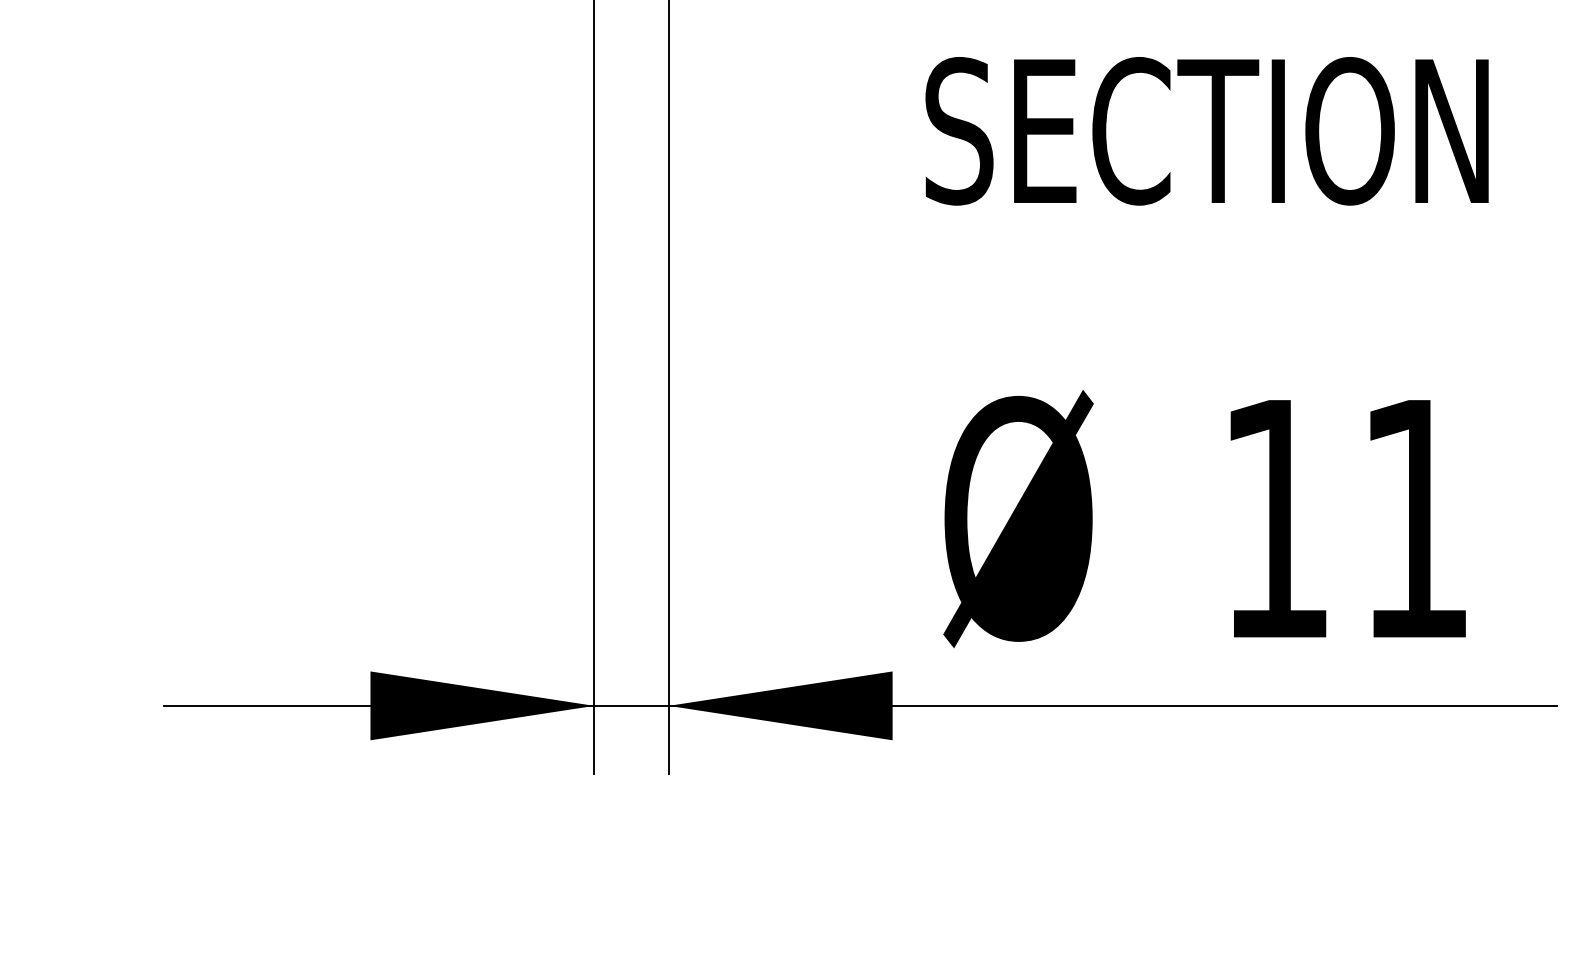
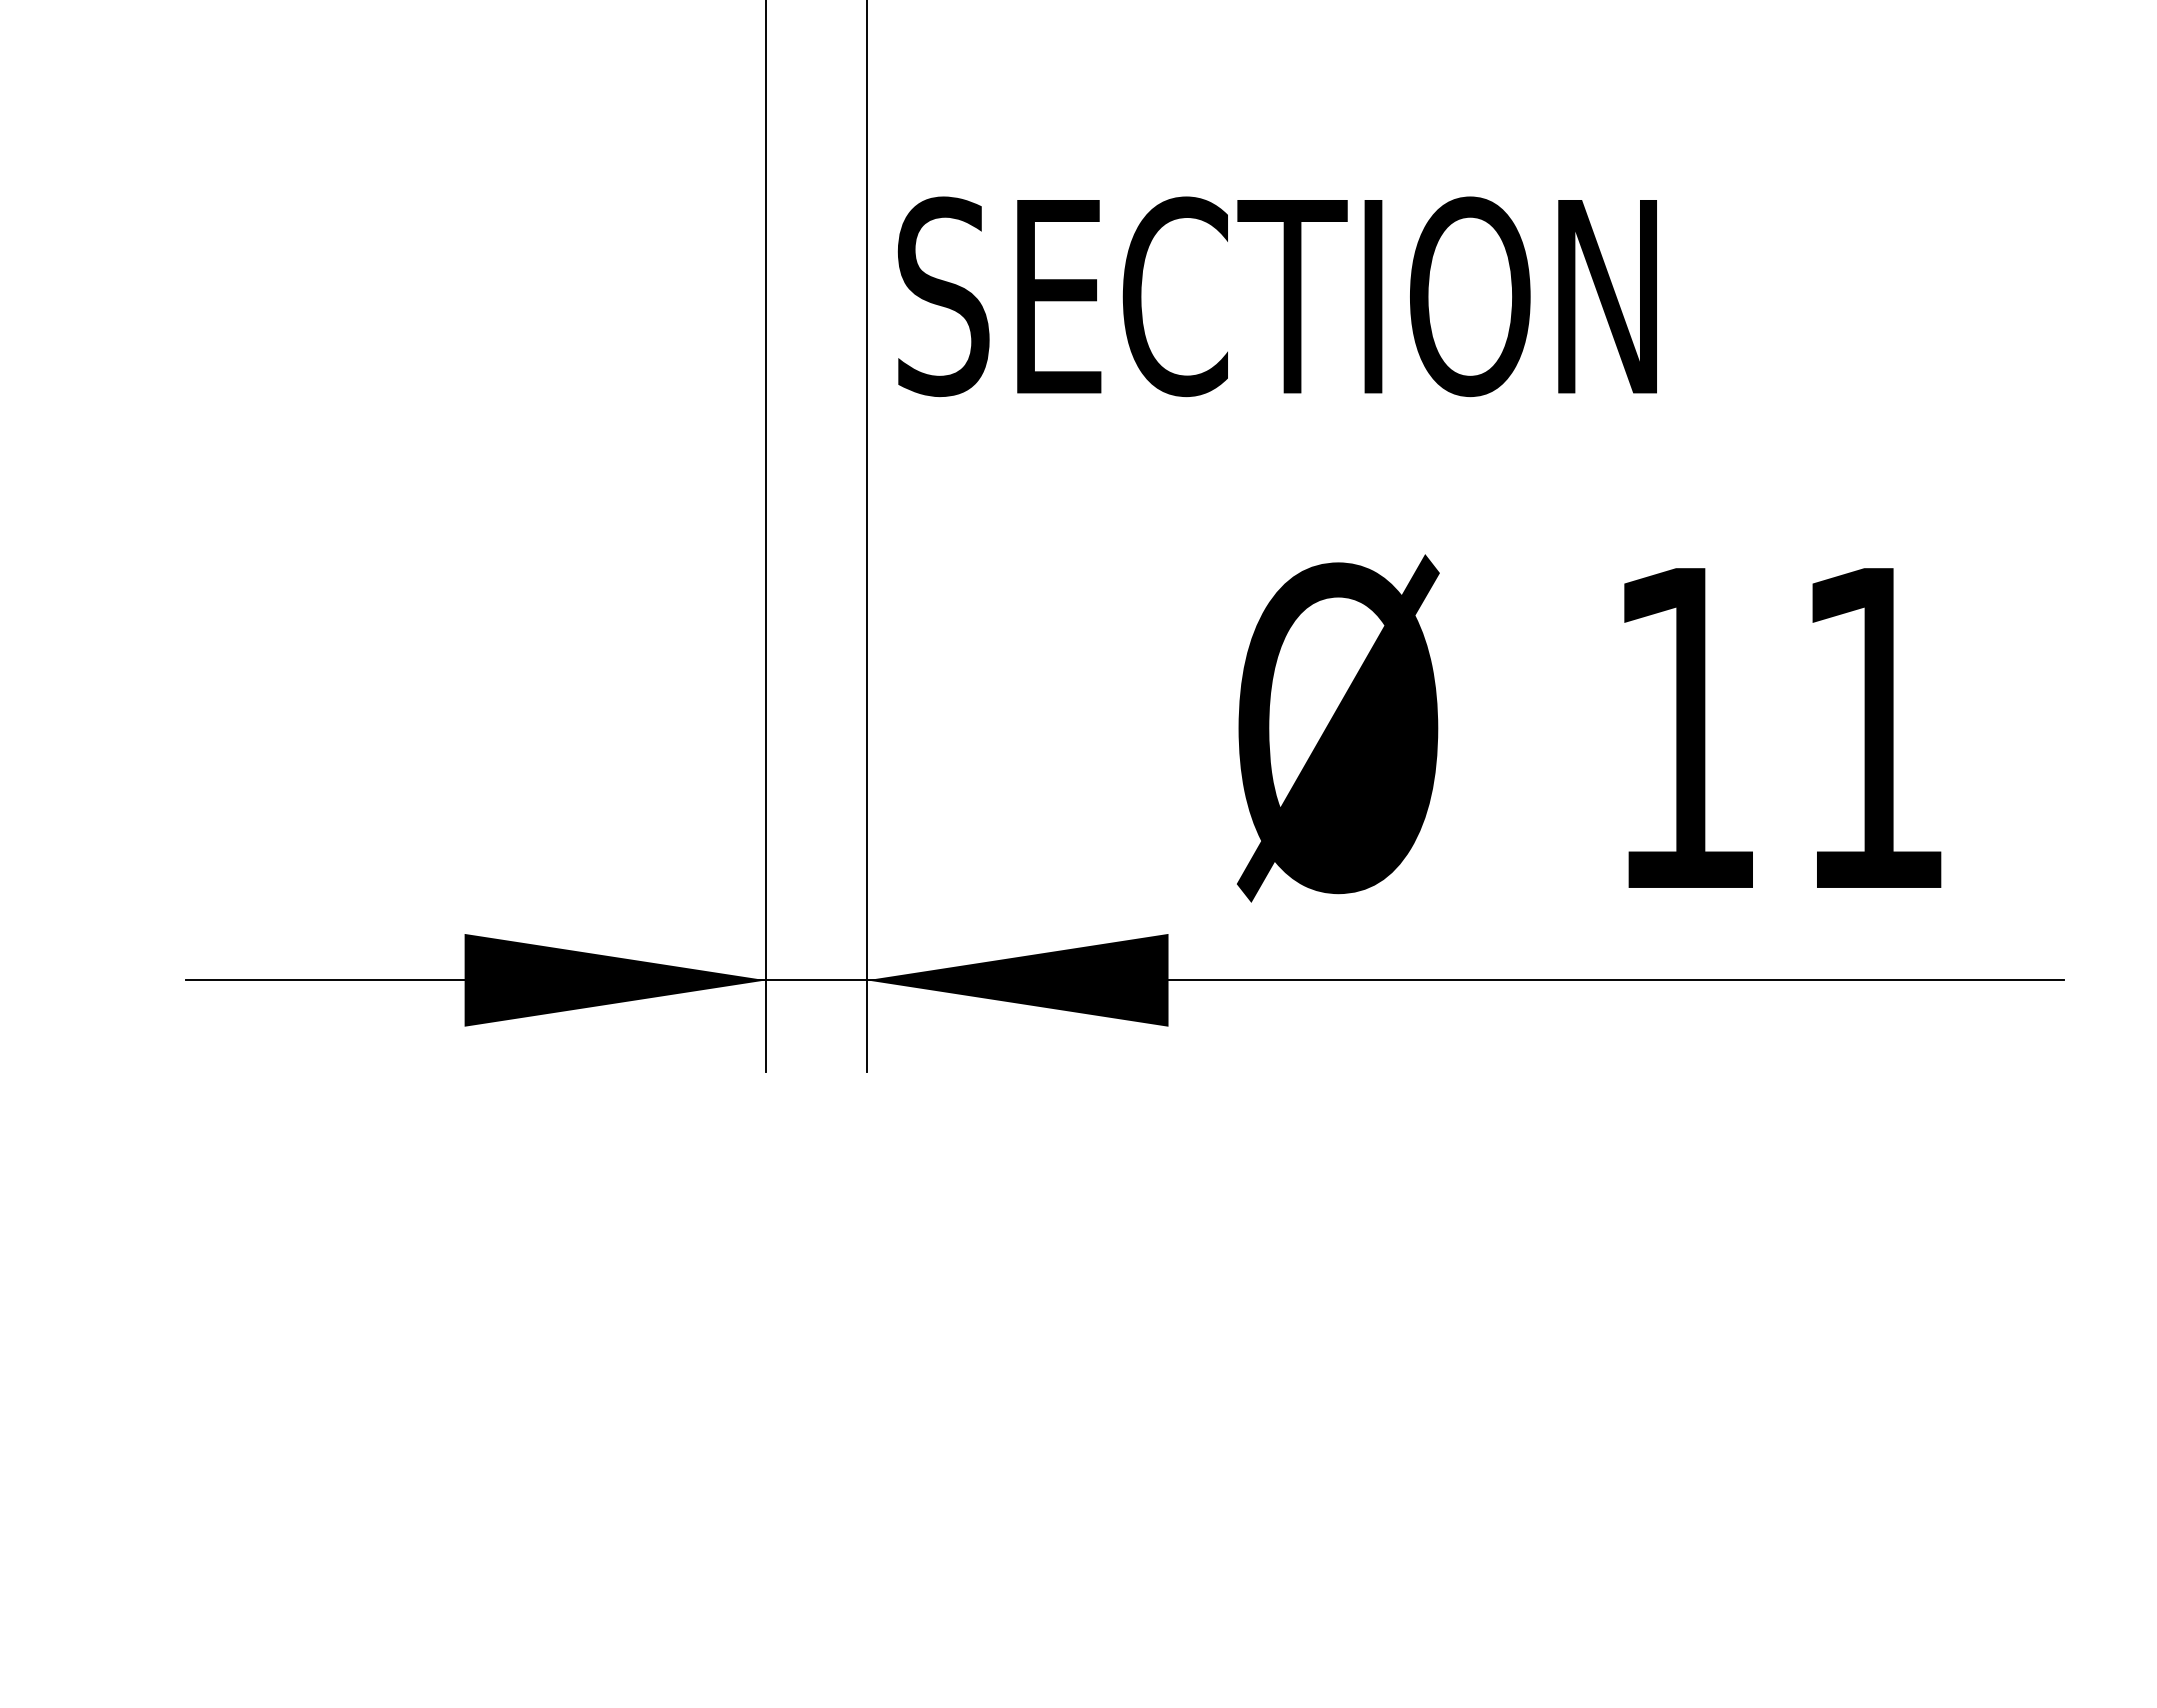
text: (1206, 131) -> (1276, 296), moved

